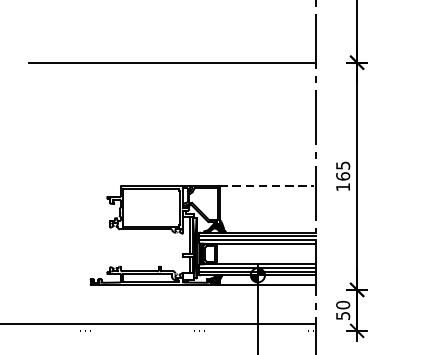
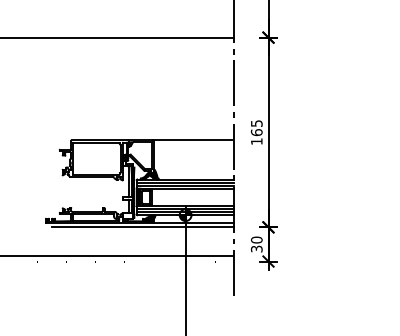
line: (267, 185) -> (193, 140), dashed -> solid
line: (206, 290) -> (142, 227), added
text: (341, 315) -> (255, 248), 50 -> 30

